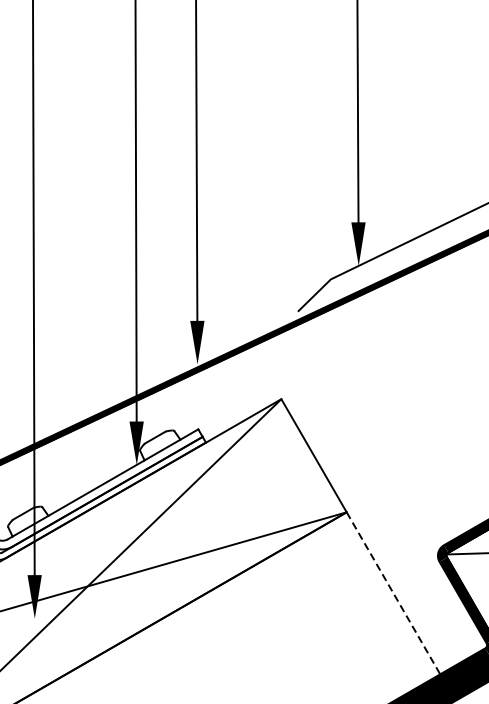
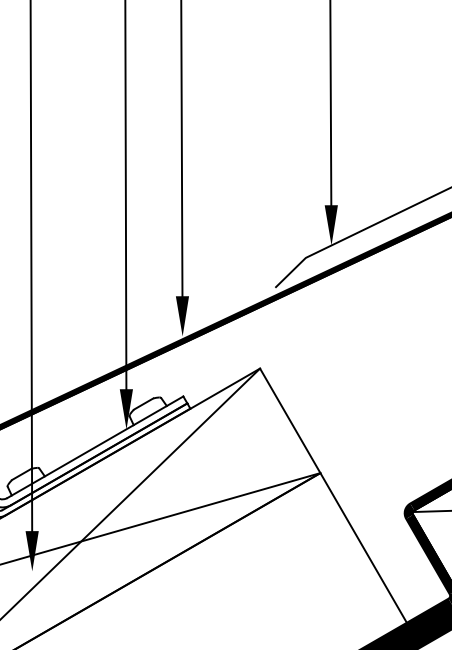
line: (395, 597) -> (365, 551), dashed -> solid

